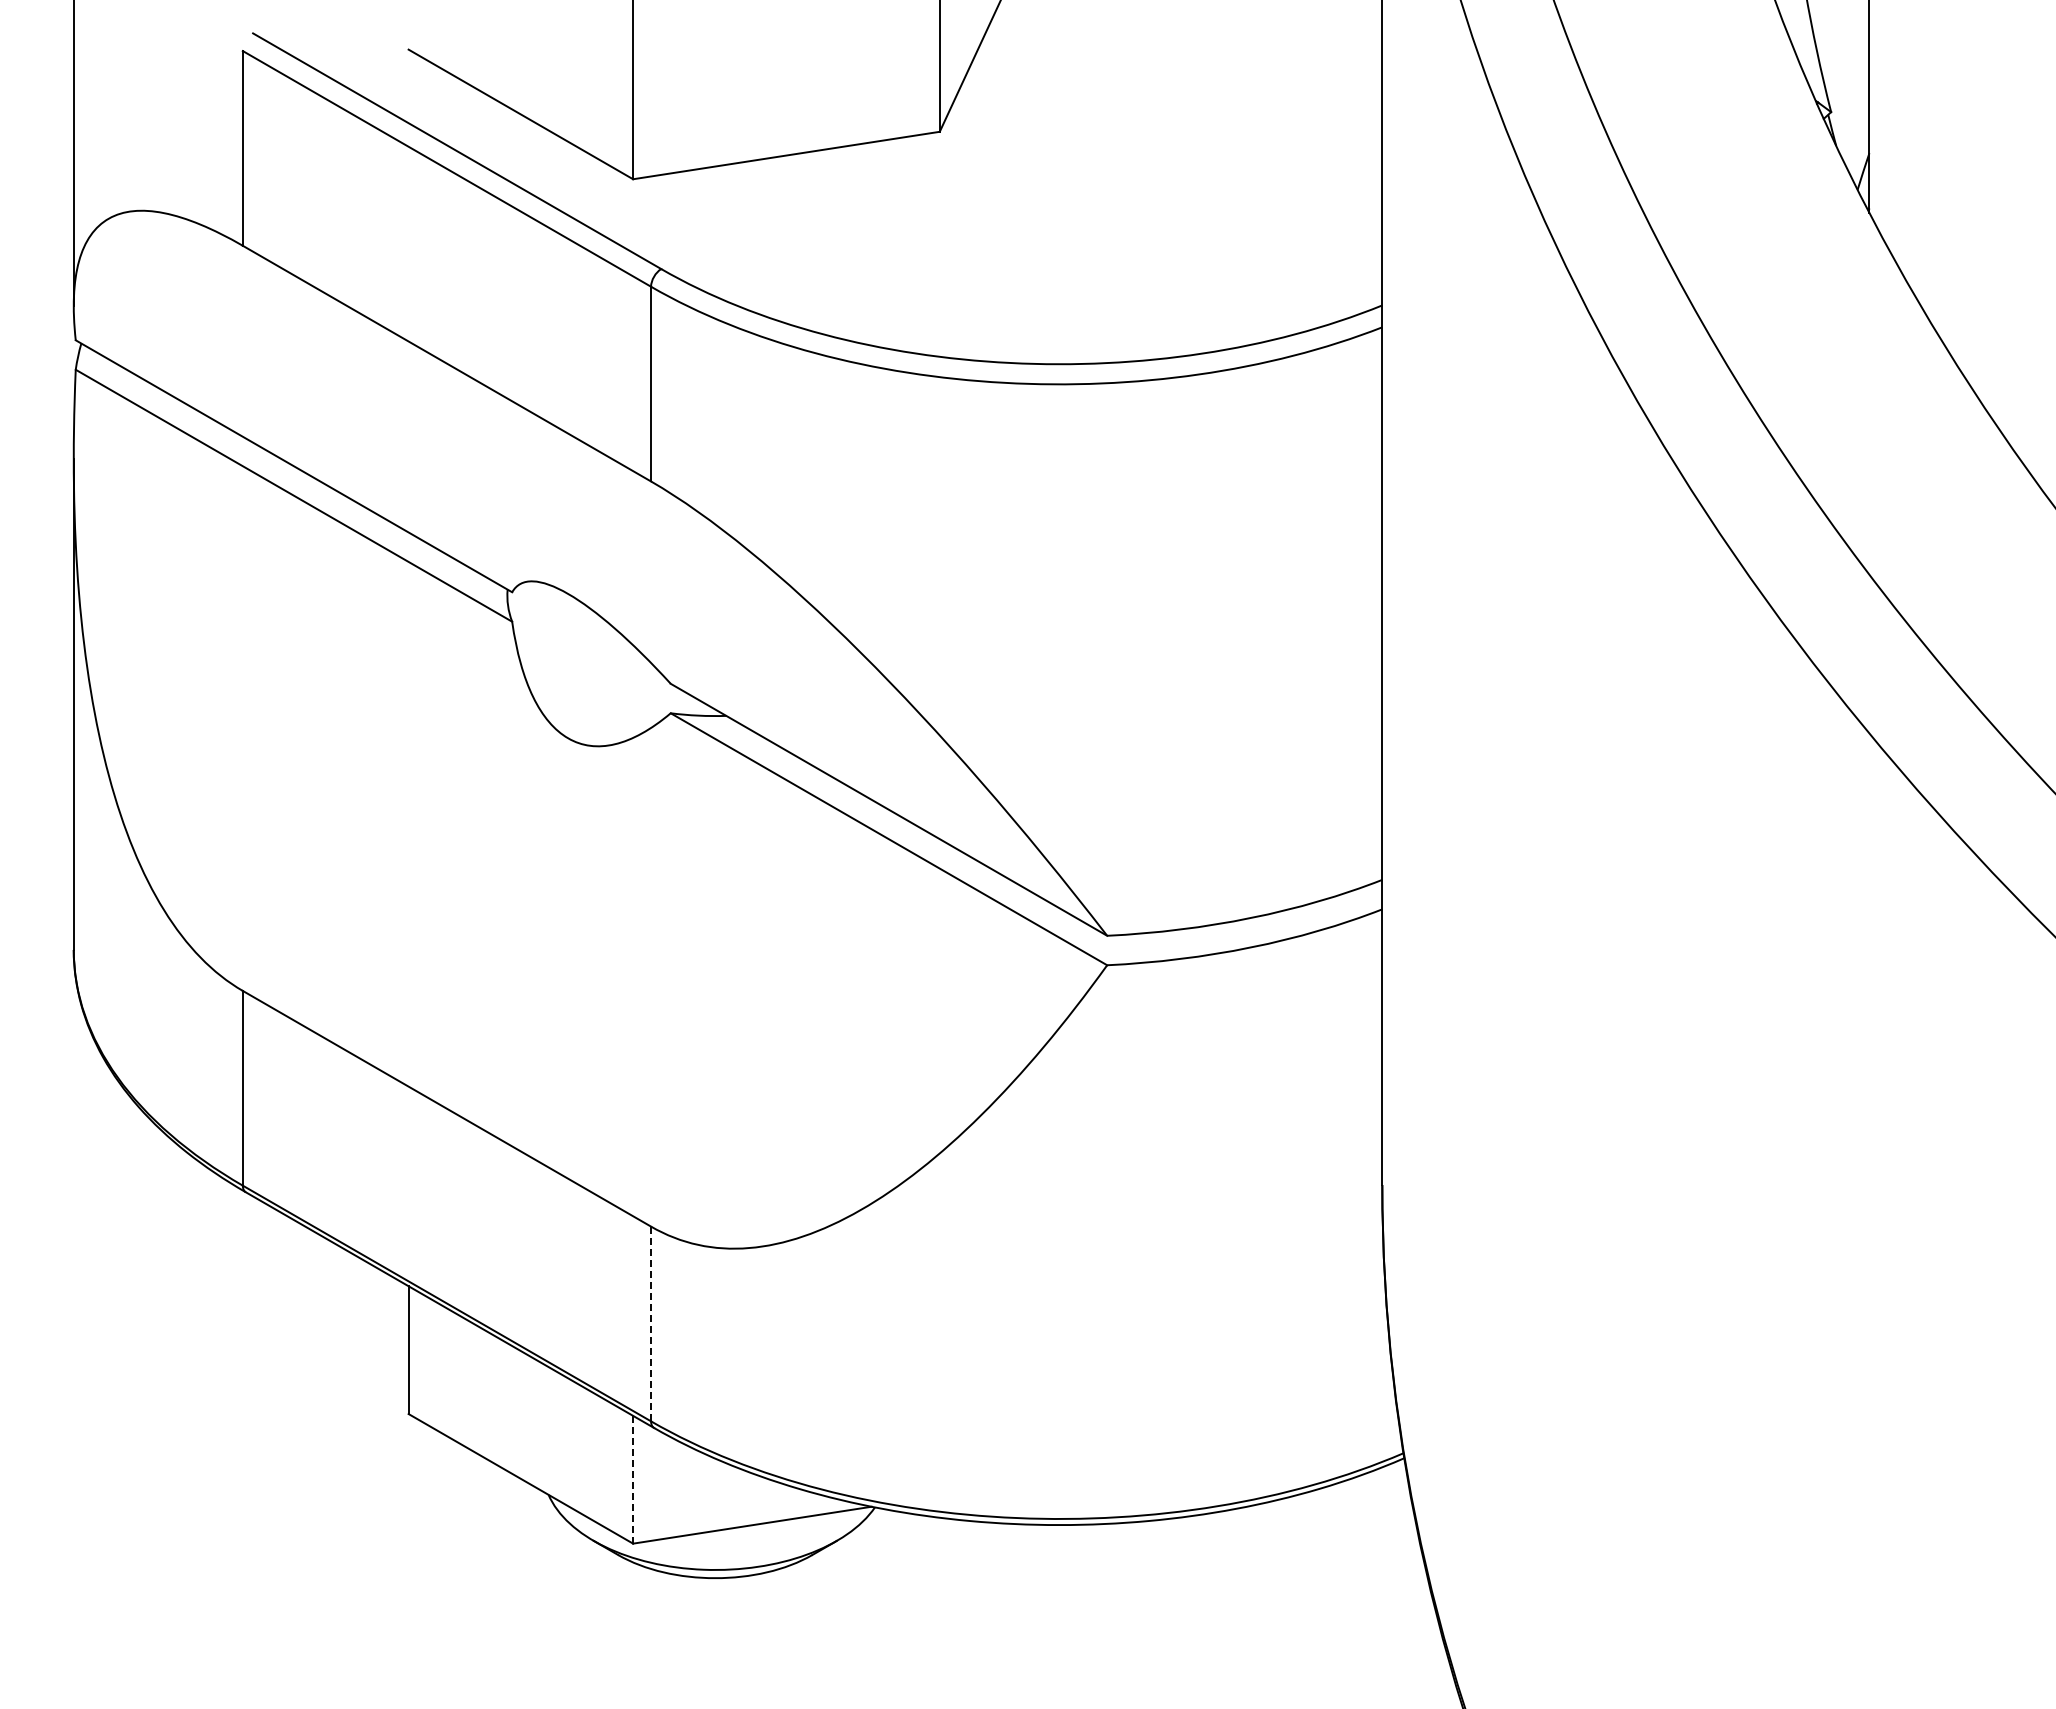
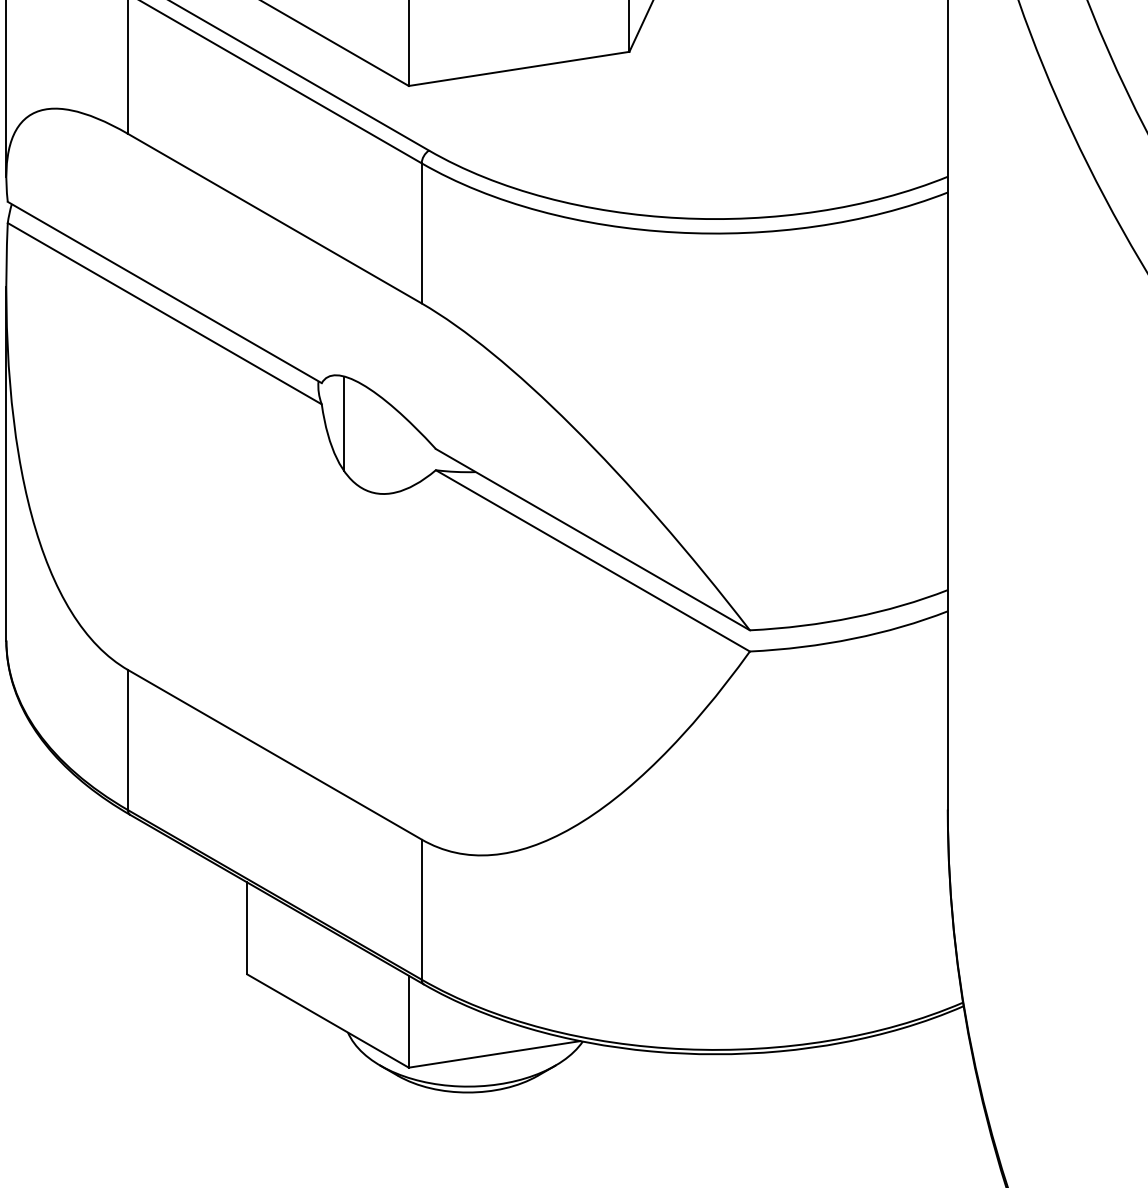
line: (543, 648) -> (344, 423), added
line: (651, 1323) -> (422, 909), dashed -> solid
line: (633, 1479) -> (409, 1021), dashed -> solid

